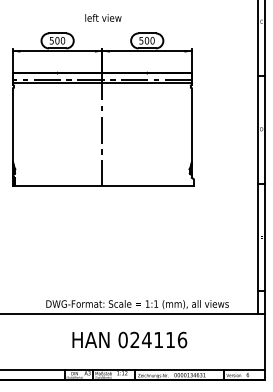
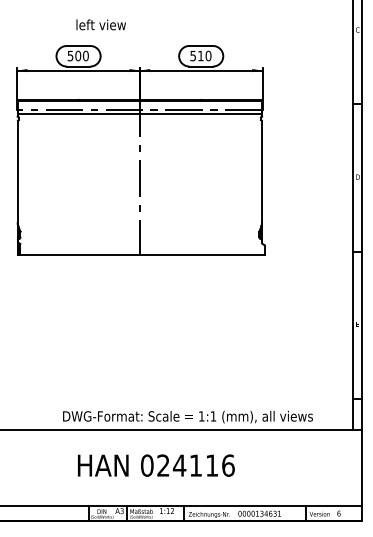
text: (102, 17) -> (100, 24), moved
text: (146, 40) -> (200, 55), 500 -> 510
text: (129, 339) -> (156, 465), moved

